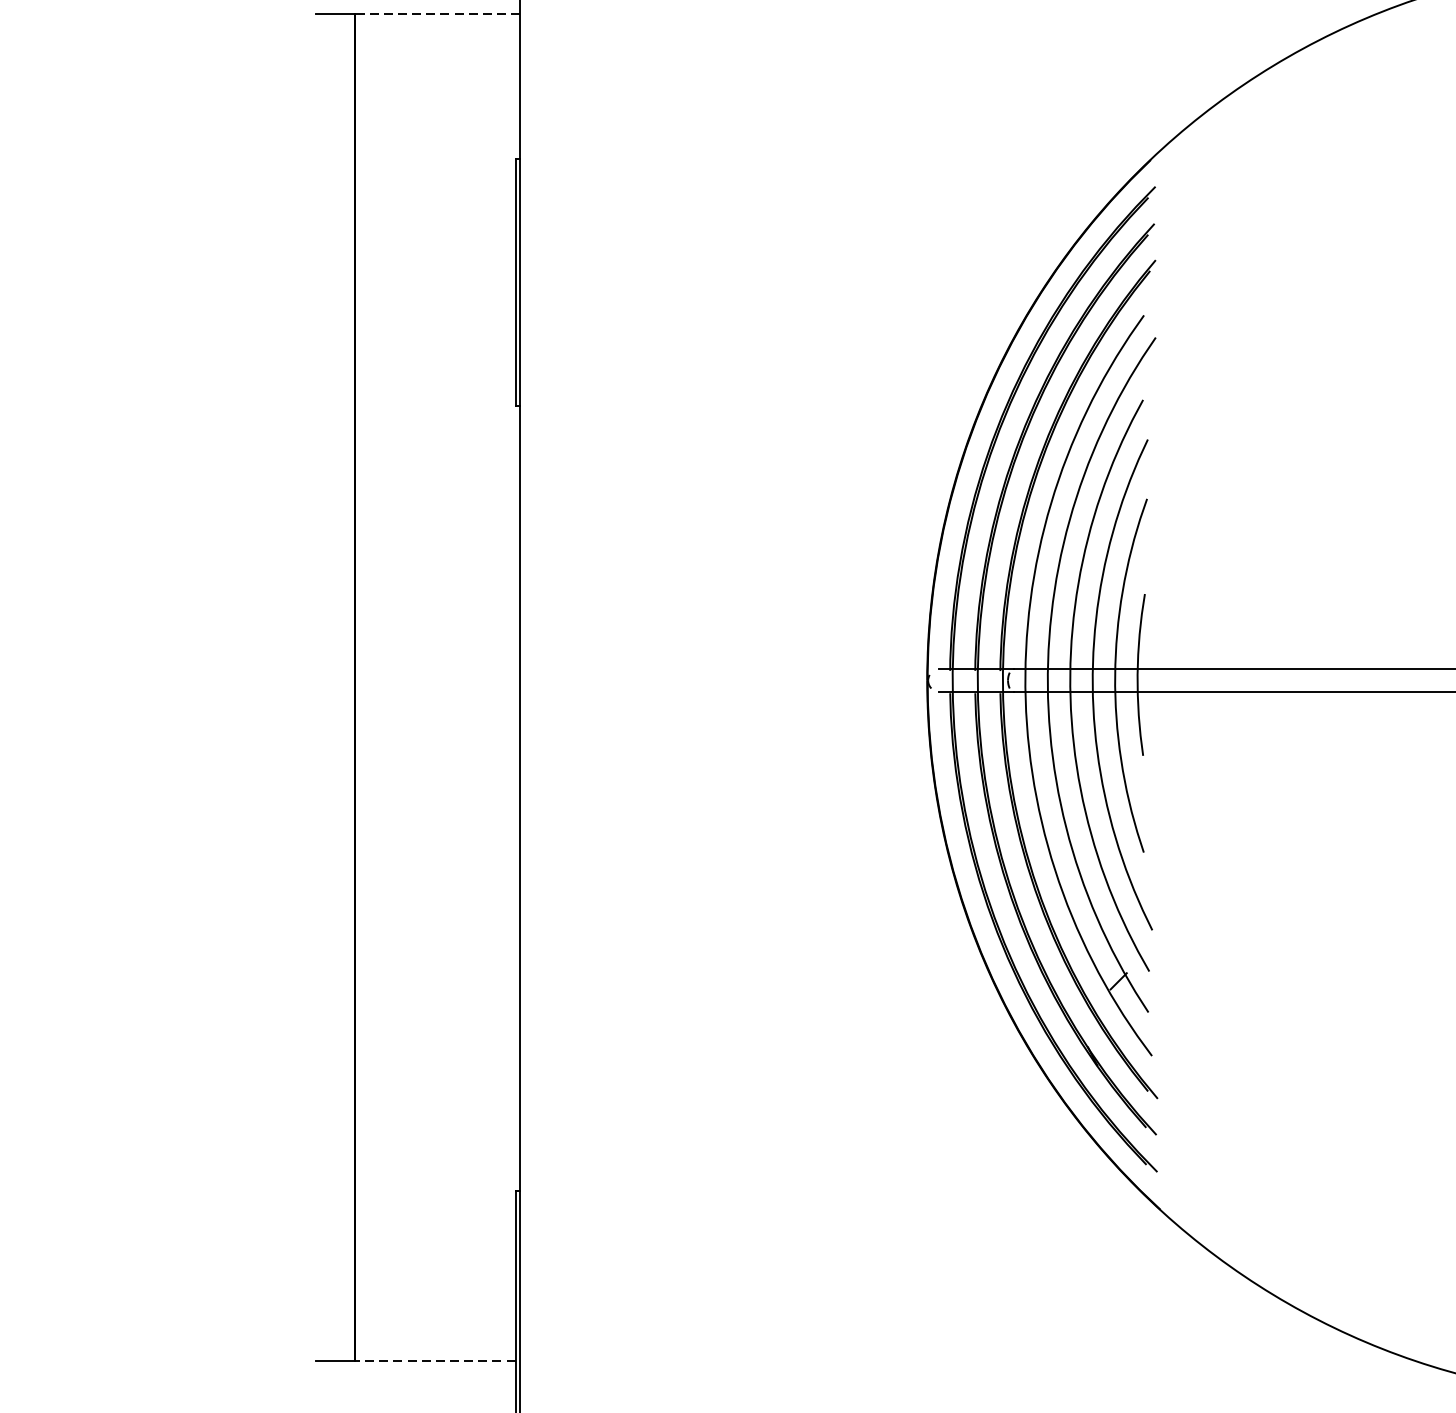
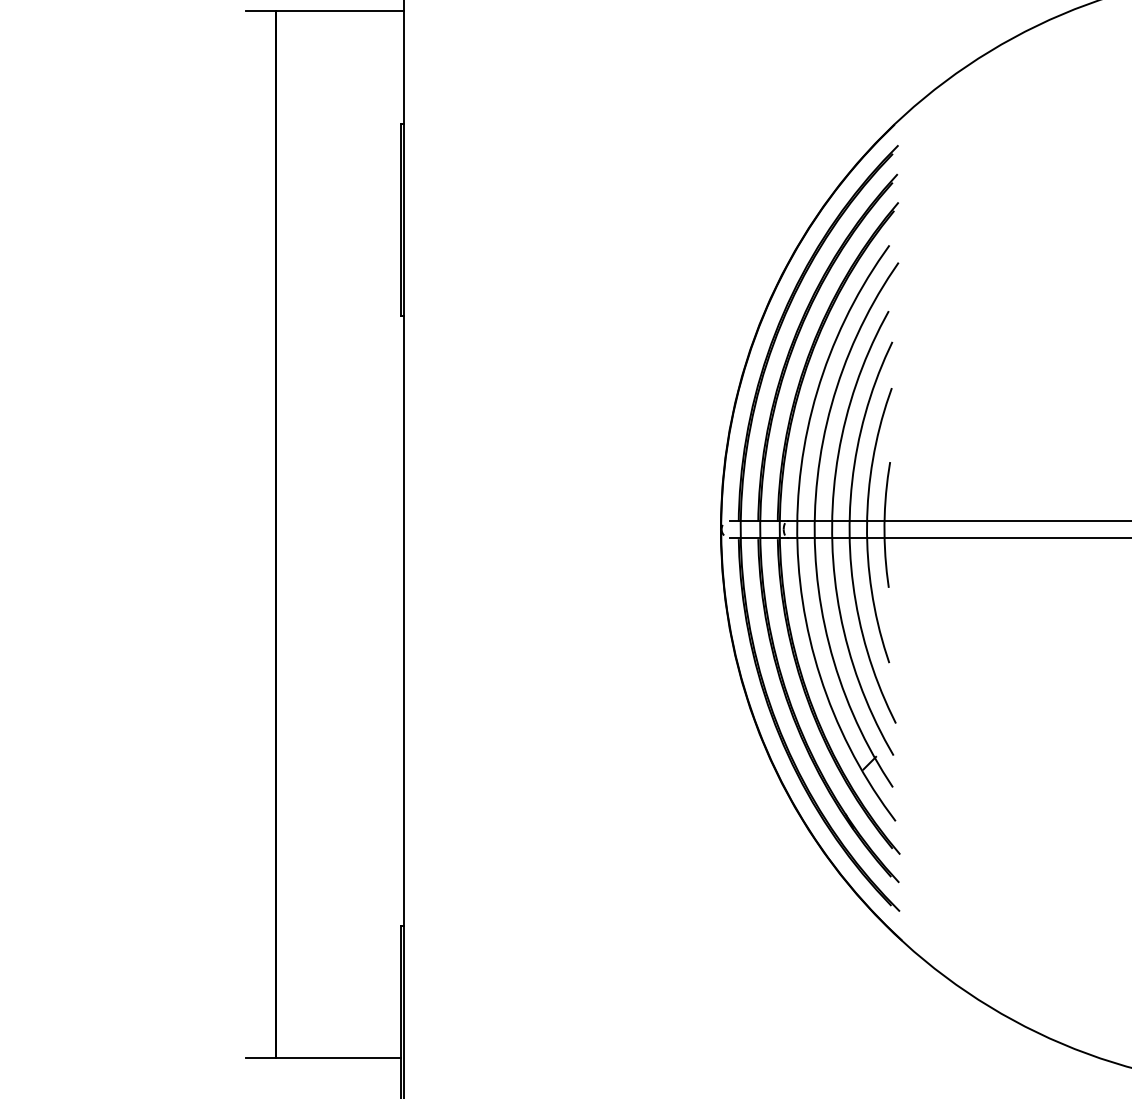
line: (436, 13) -> (339, 10), dashed -> solid
line: (434, 1361) -> (337, 1058), dashed -> solid

